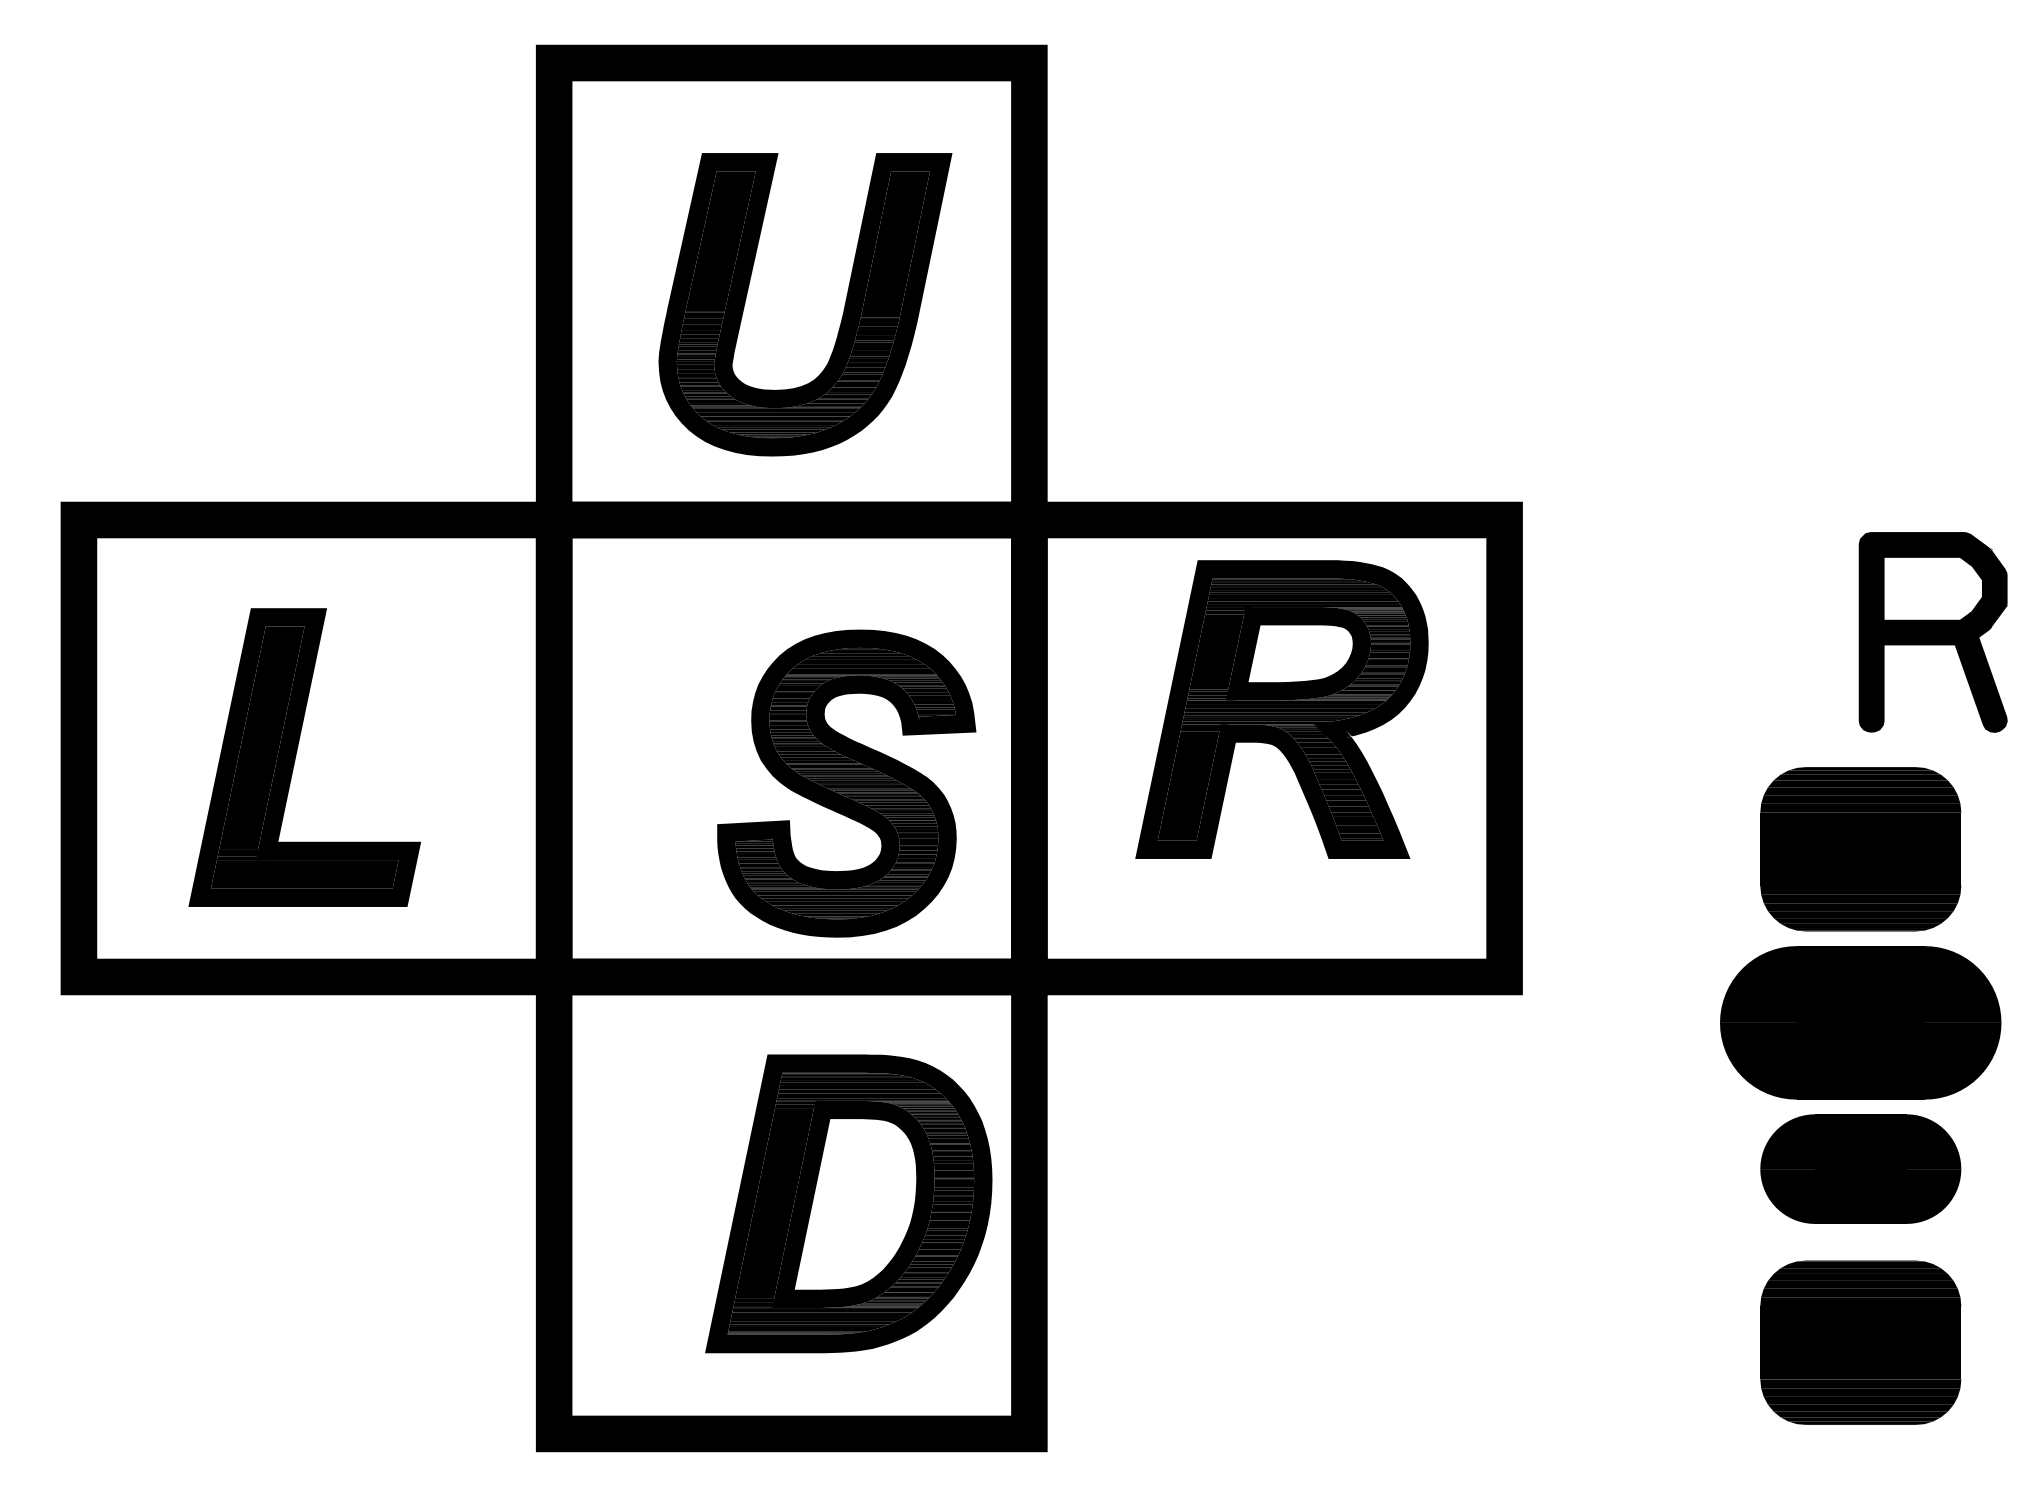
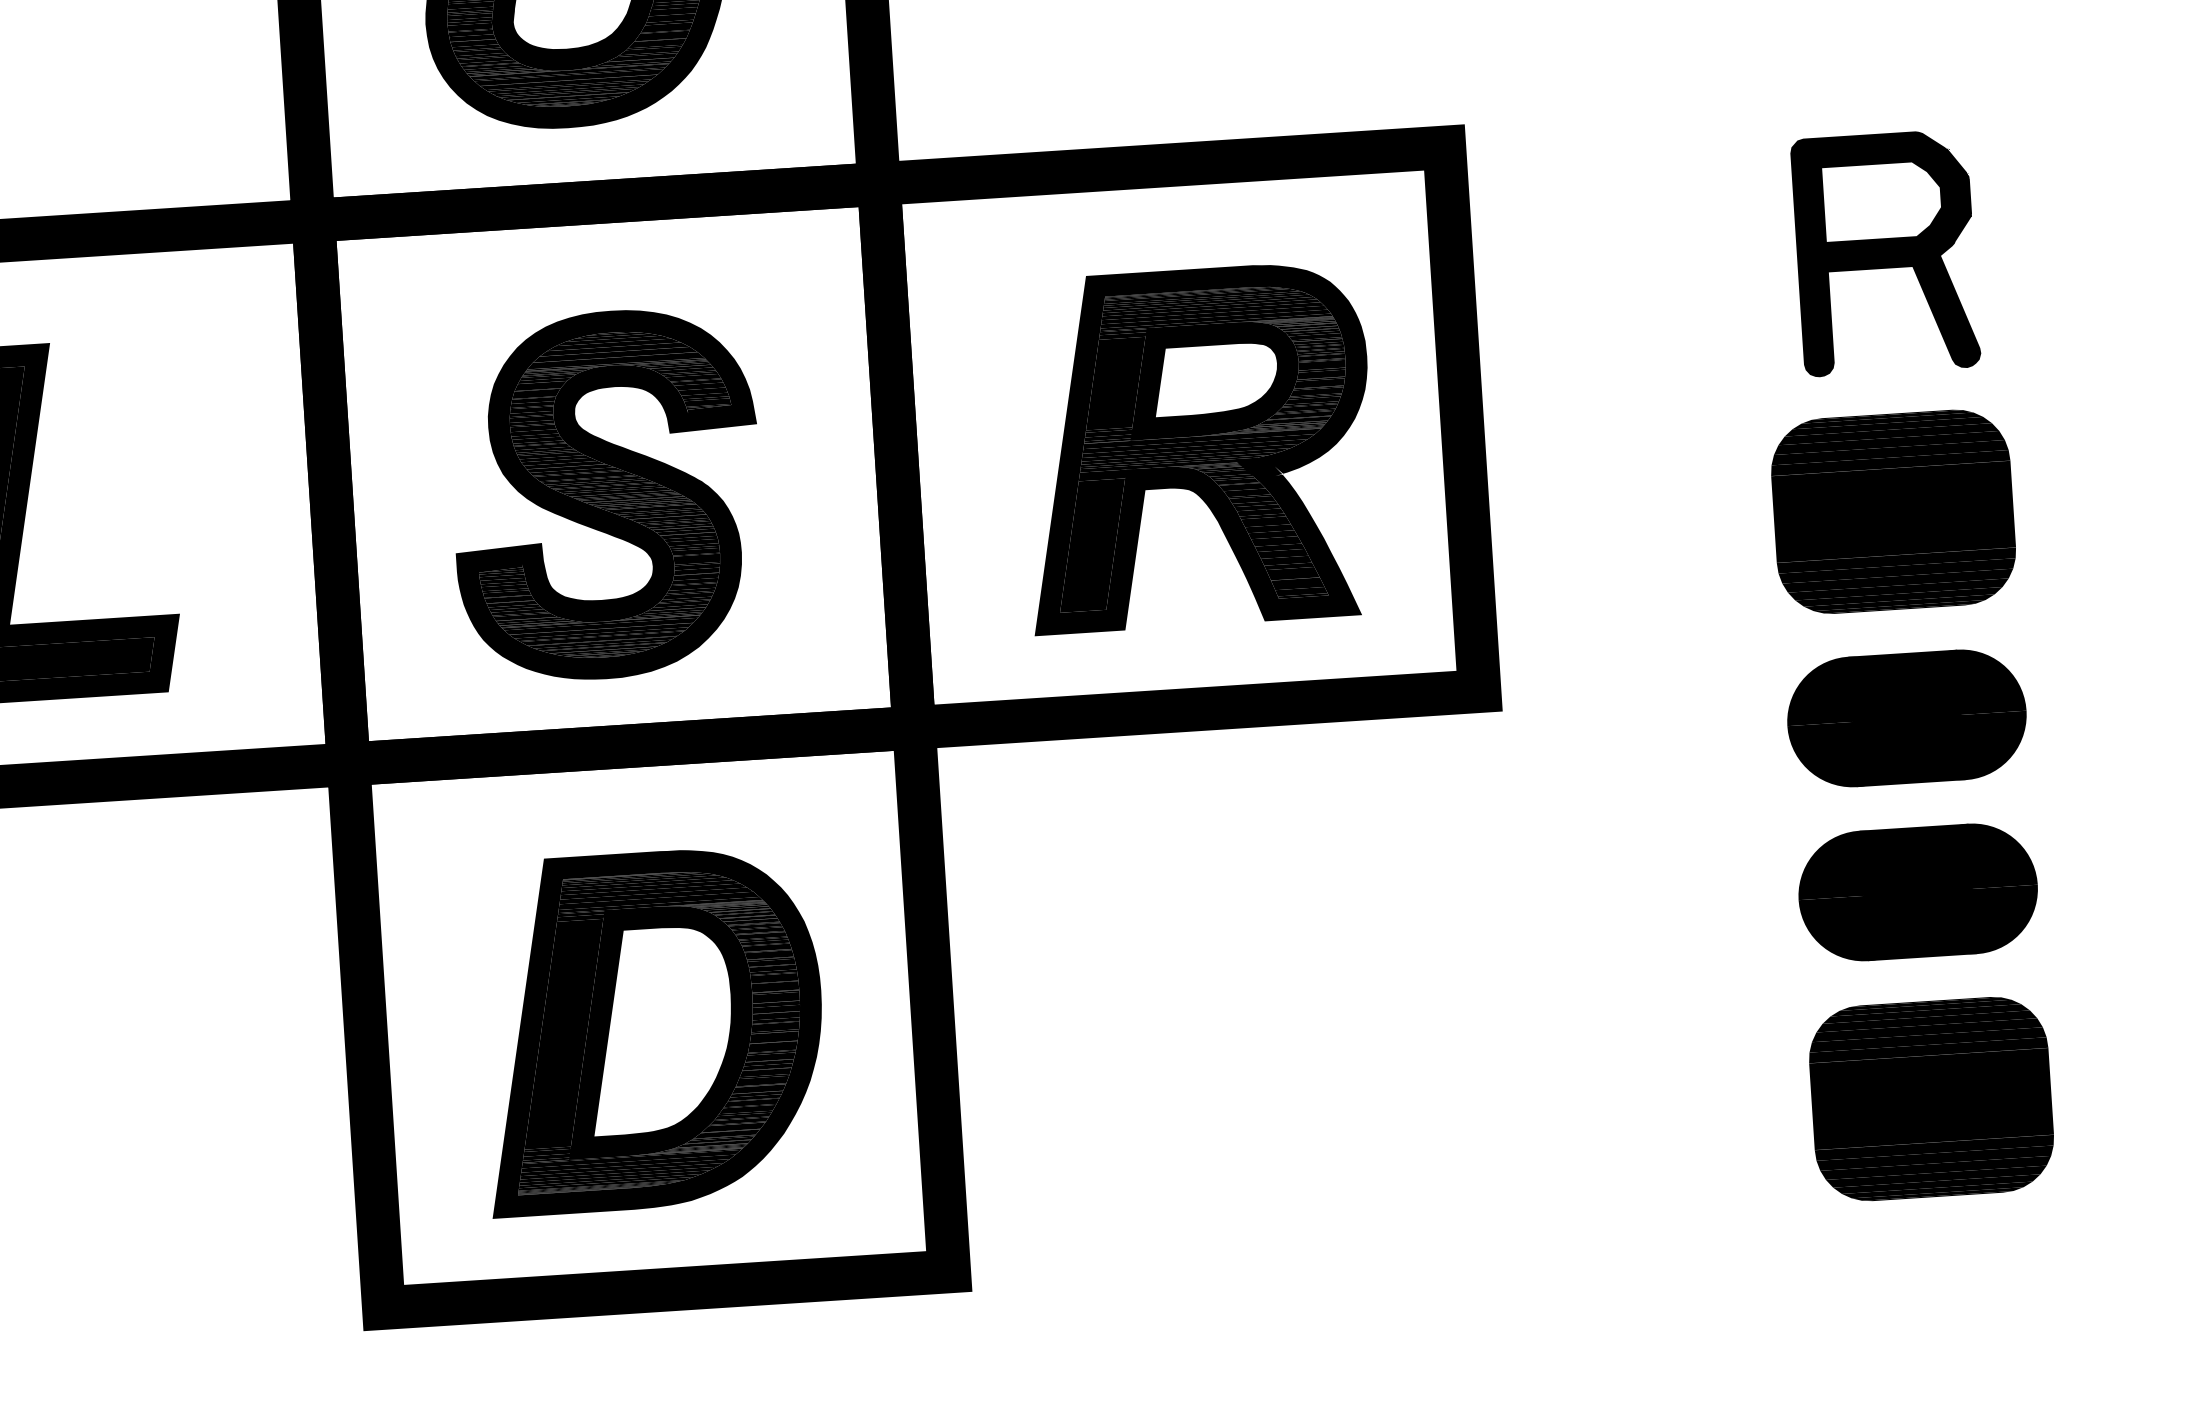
part: (1932, 632) -> (1884, 253), moved
part: (1281, 709) -> (1197, 447), moved
part: (846, 783) -> (606, 494), moved
part: (1860, 1022) -> (1906, 717), size x0.71
part: (848, 1203) -> (651, 1029), moved

